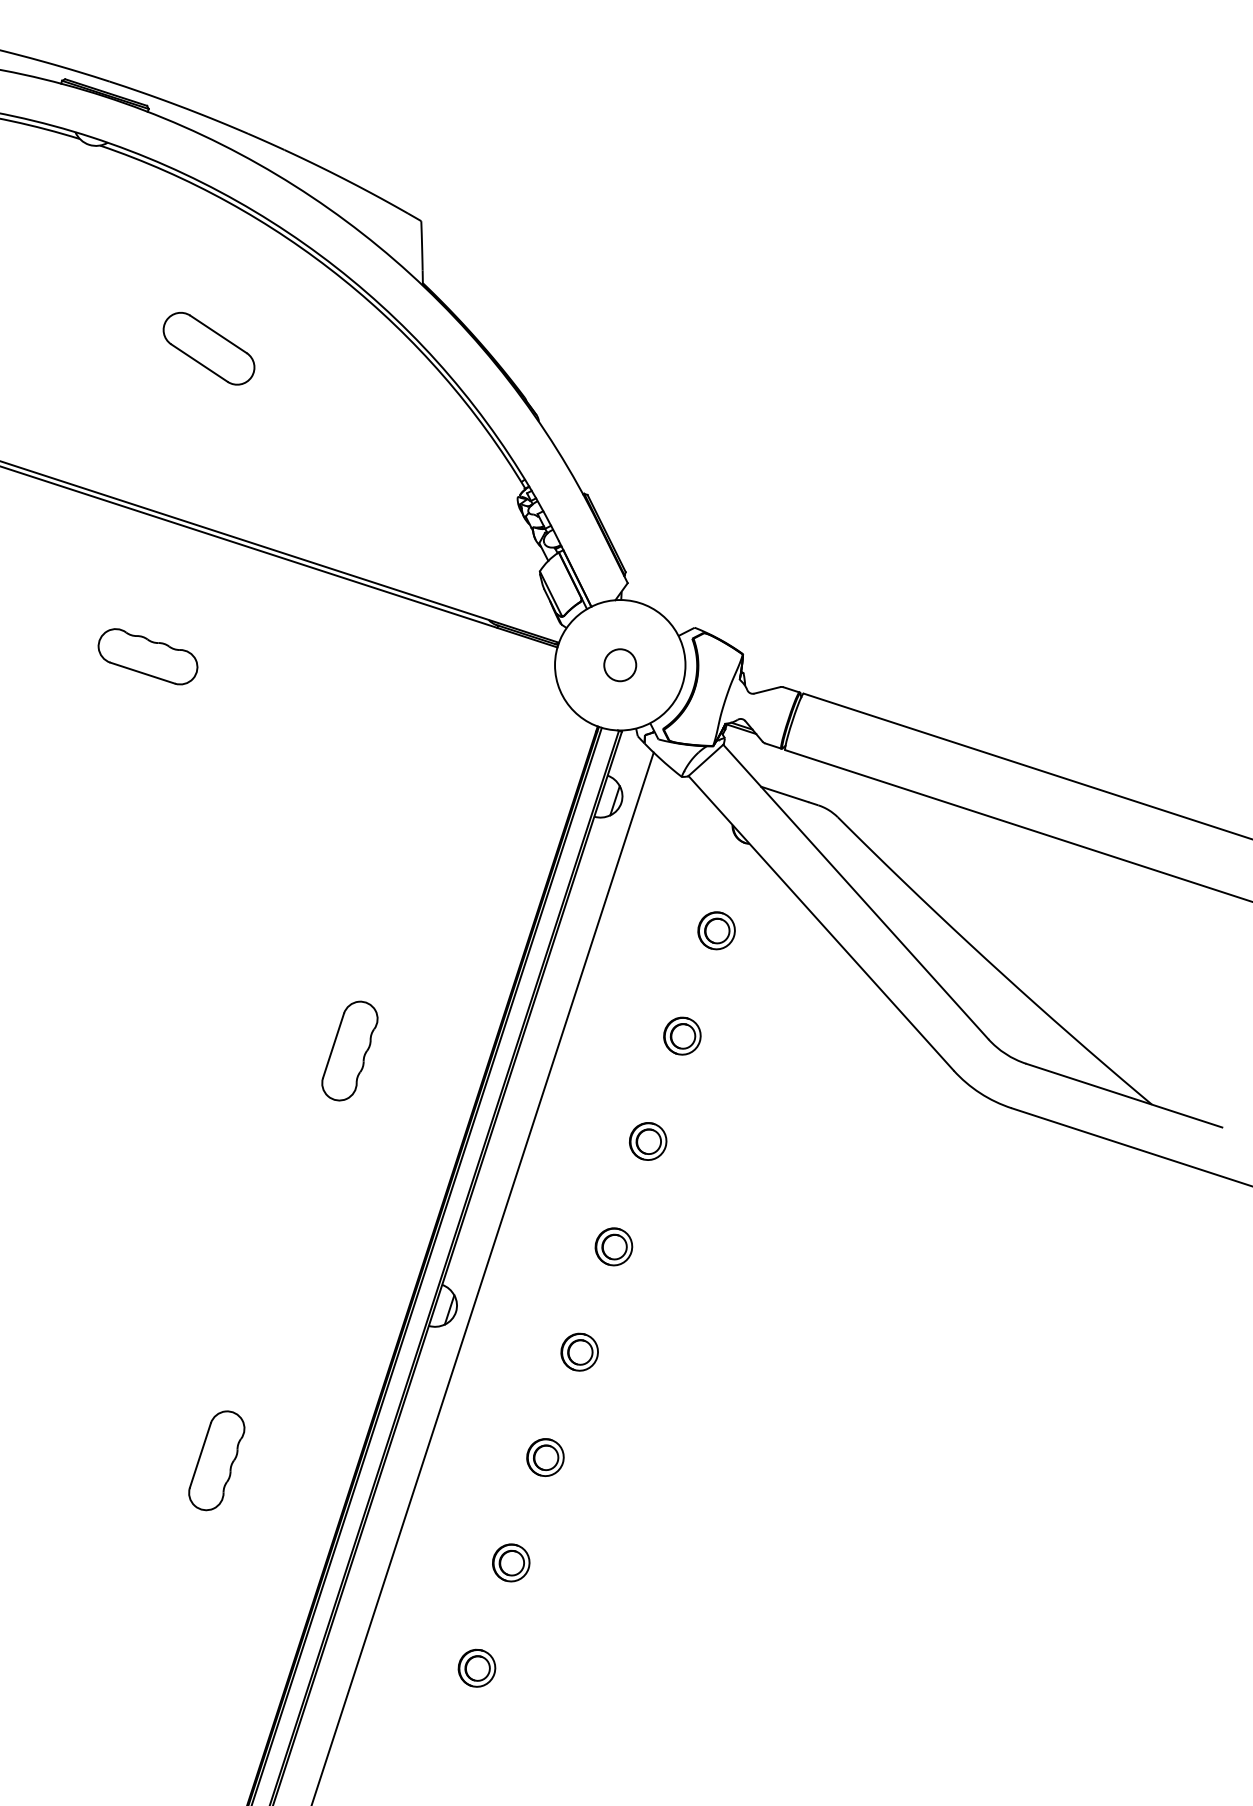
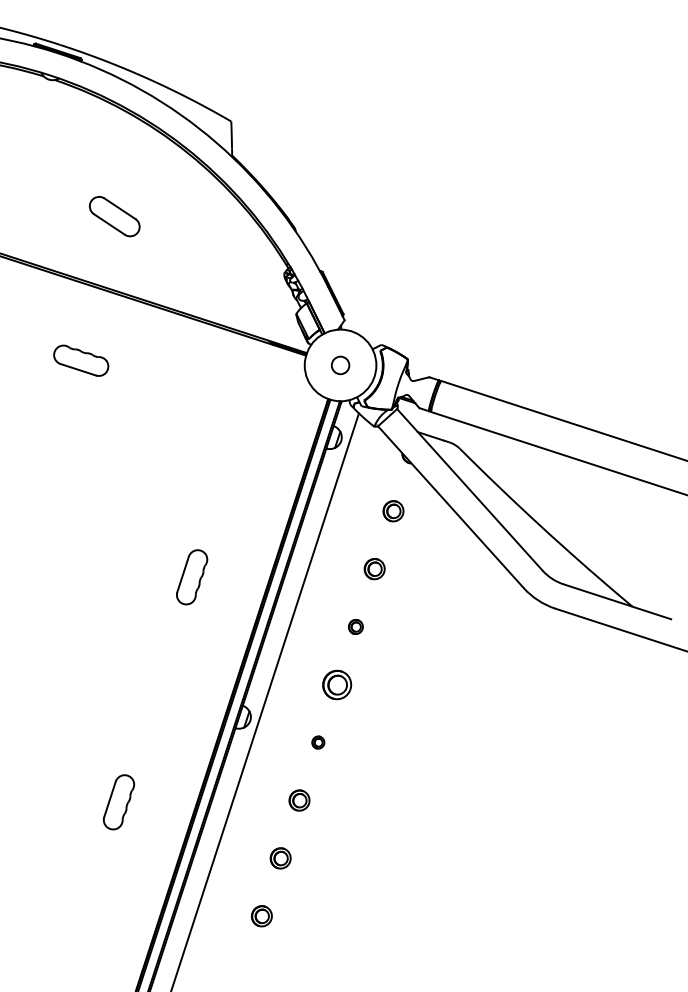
part: (208, 348) -> (114, 216), moved
part: (647, 1140) -> (355, 626), size x0.7
part: (612, 1246) -> (336, 684), size x1.4
part: (580, 1351) -> (318, 742), size x0.6

